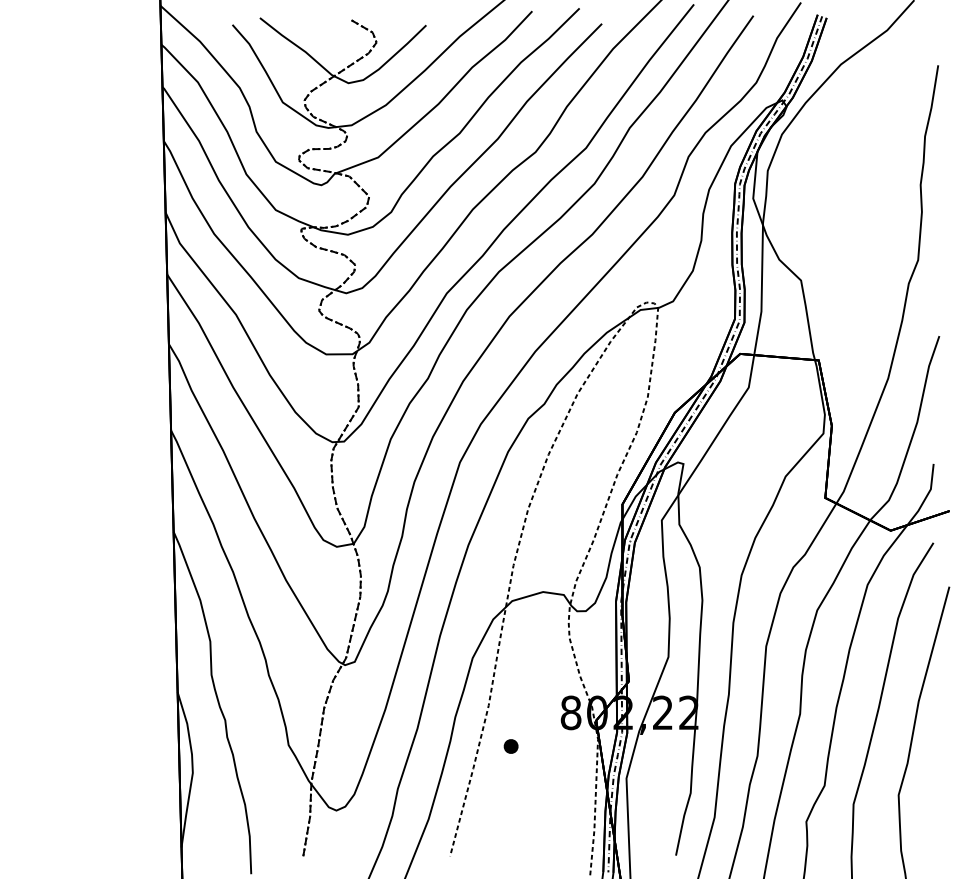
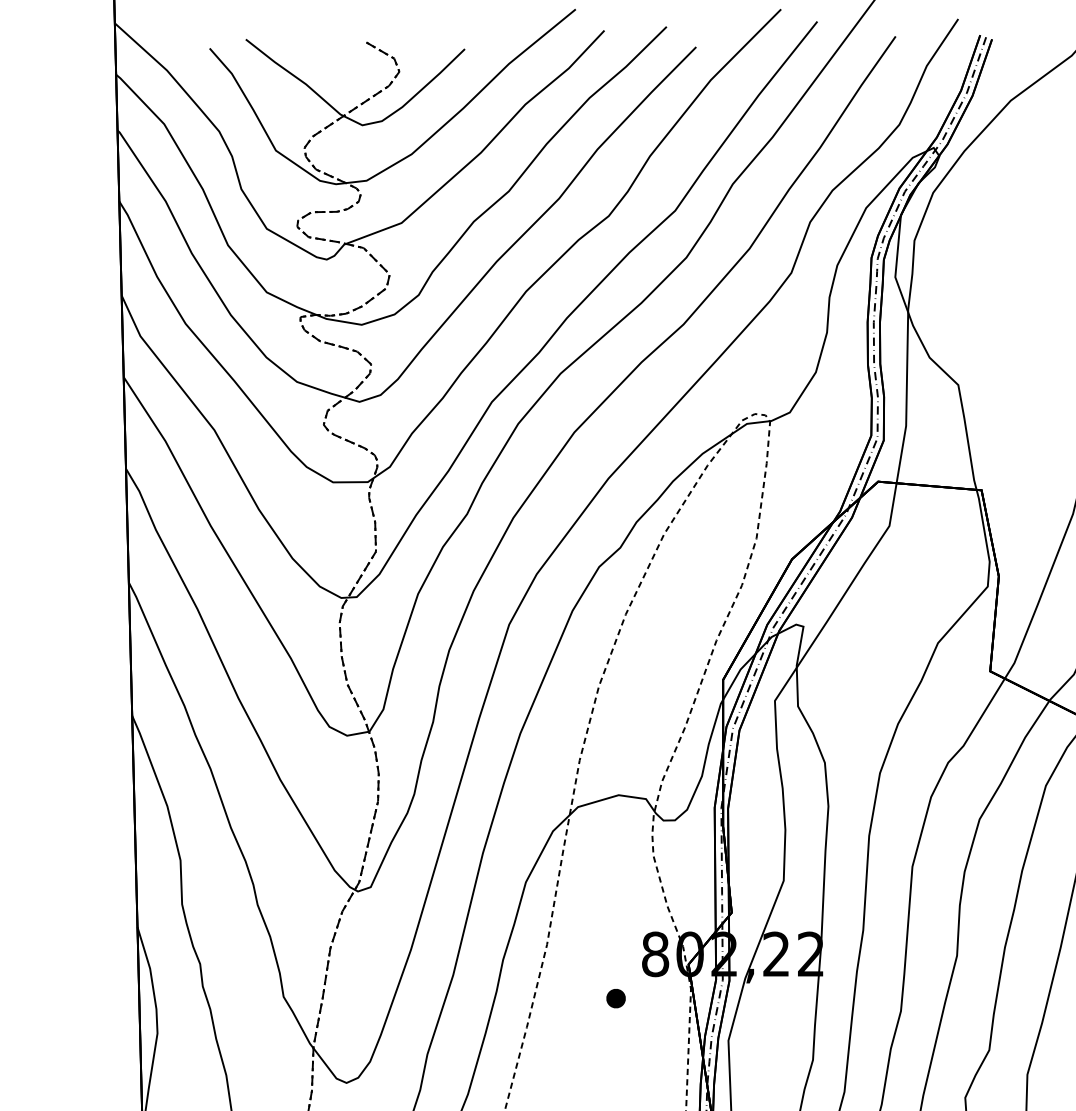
part: (510, 746) -> (615, 998), moved

